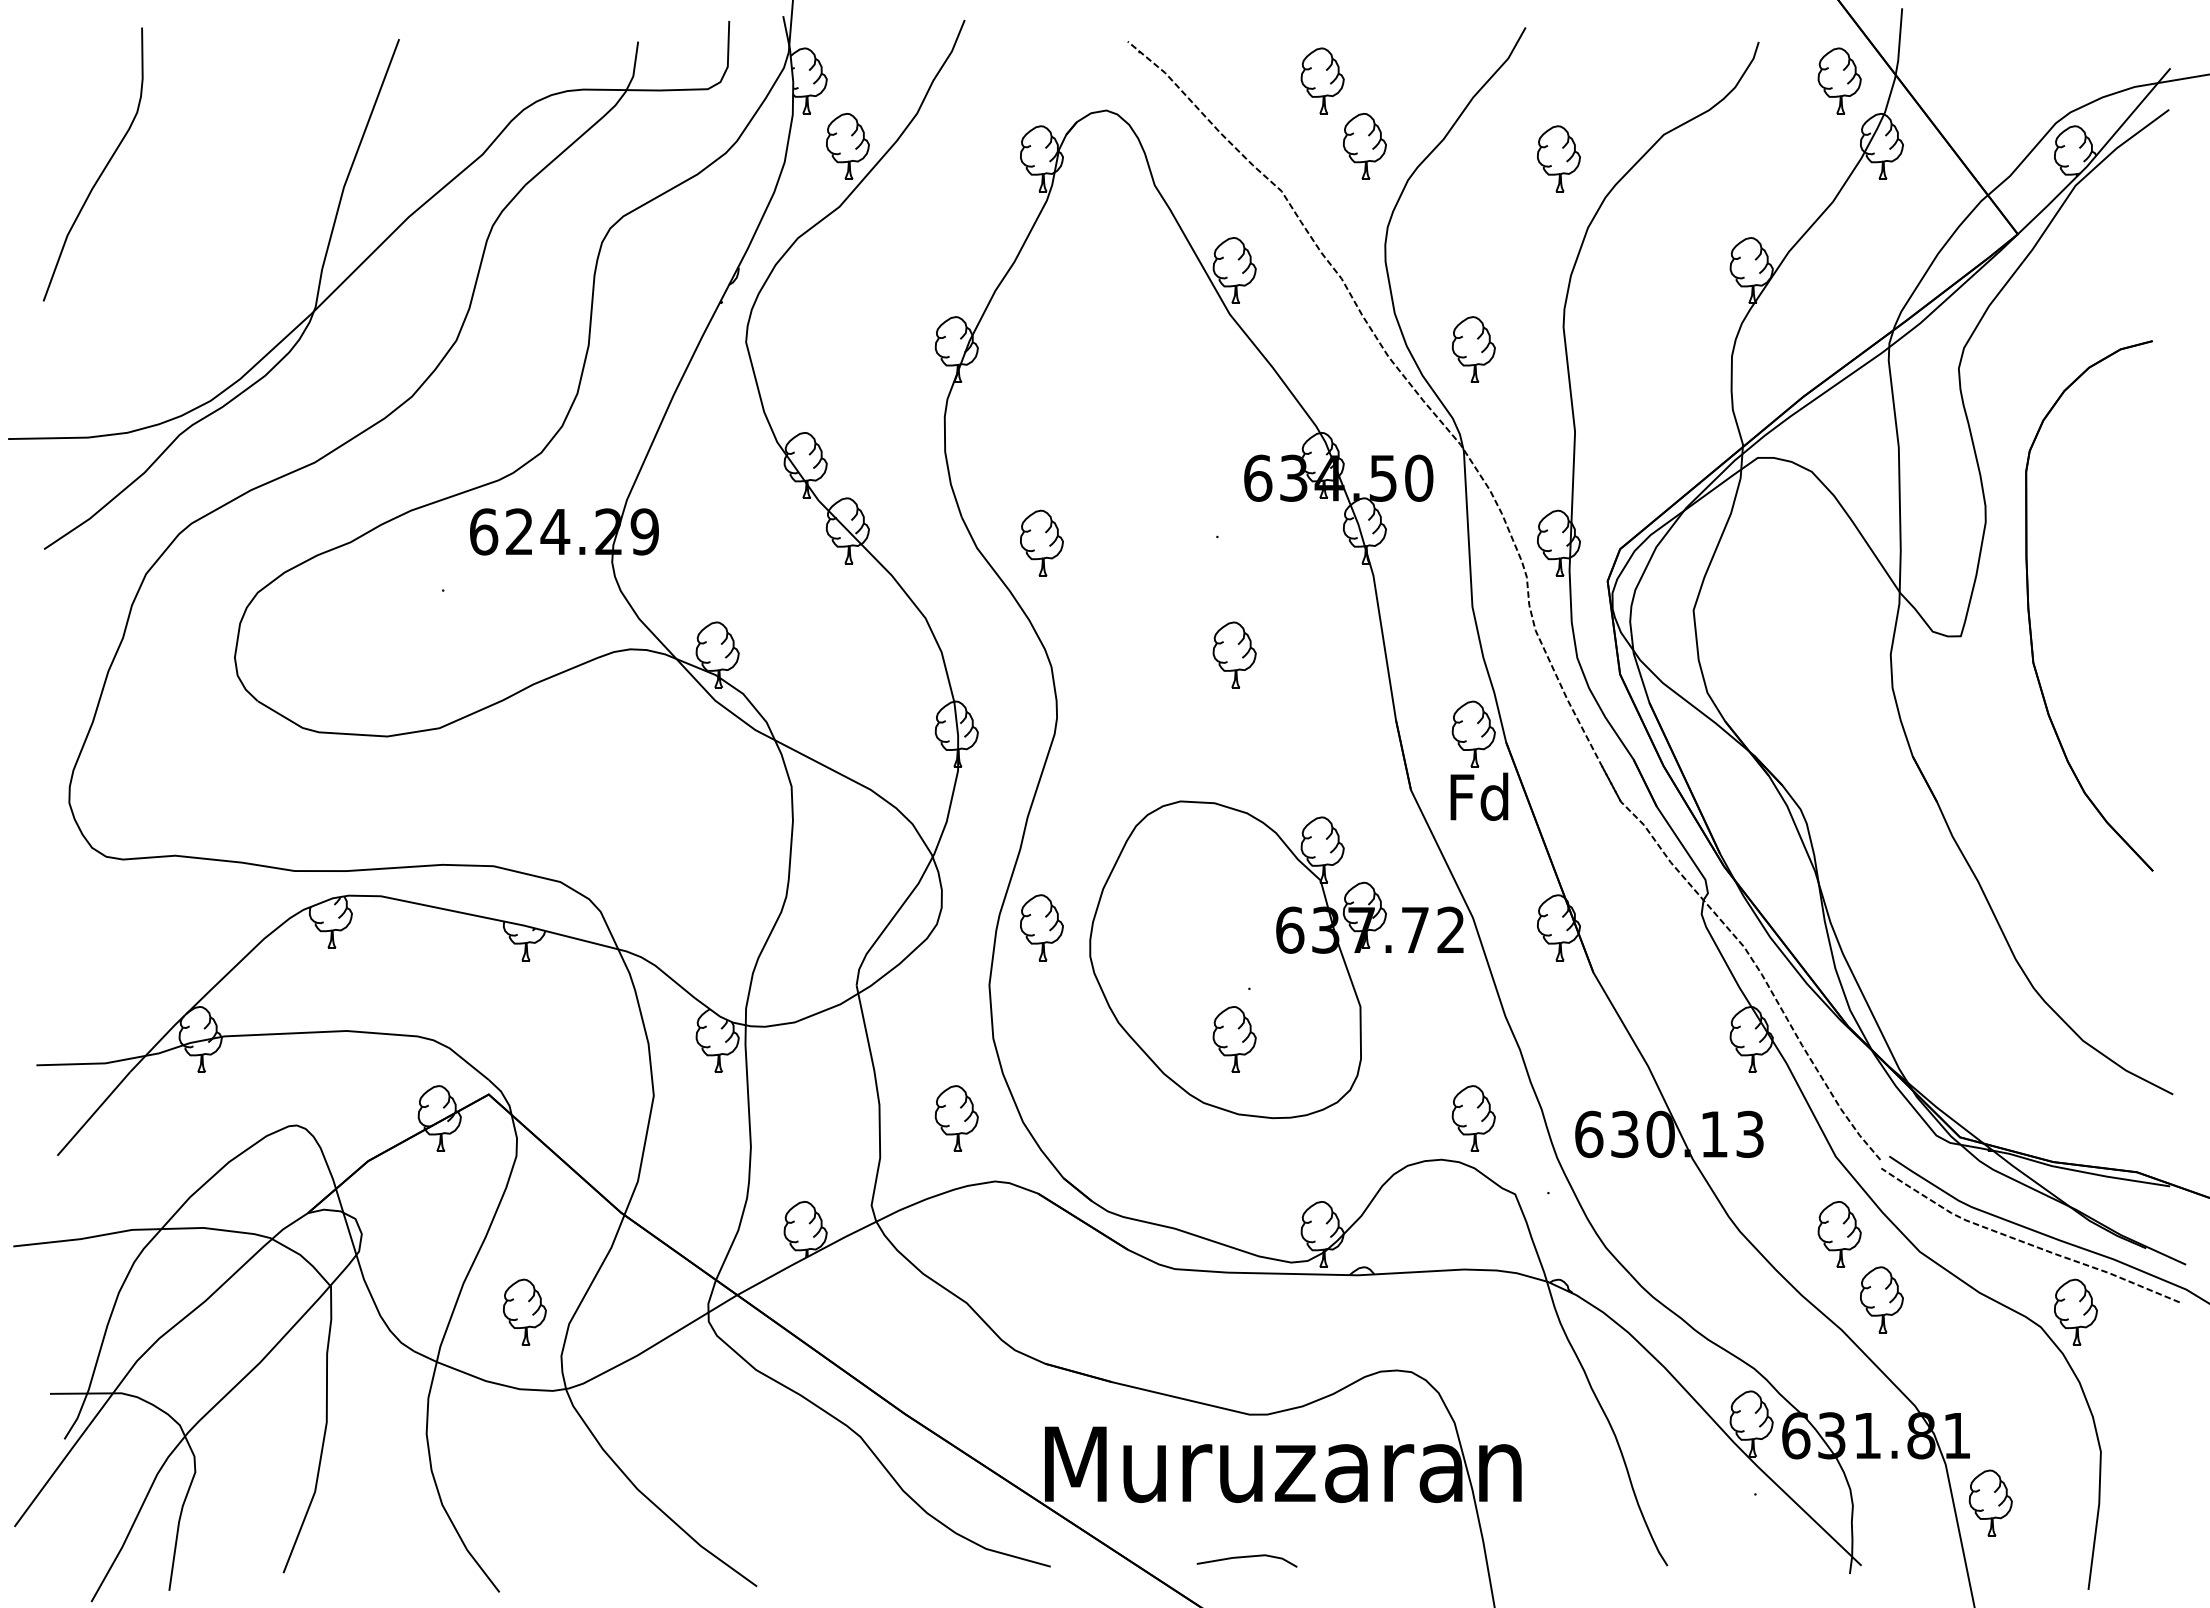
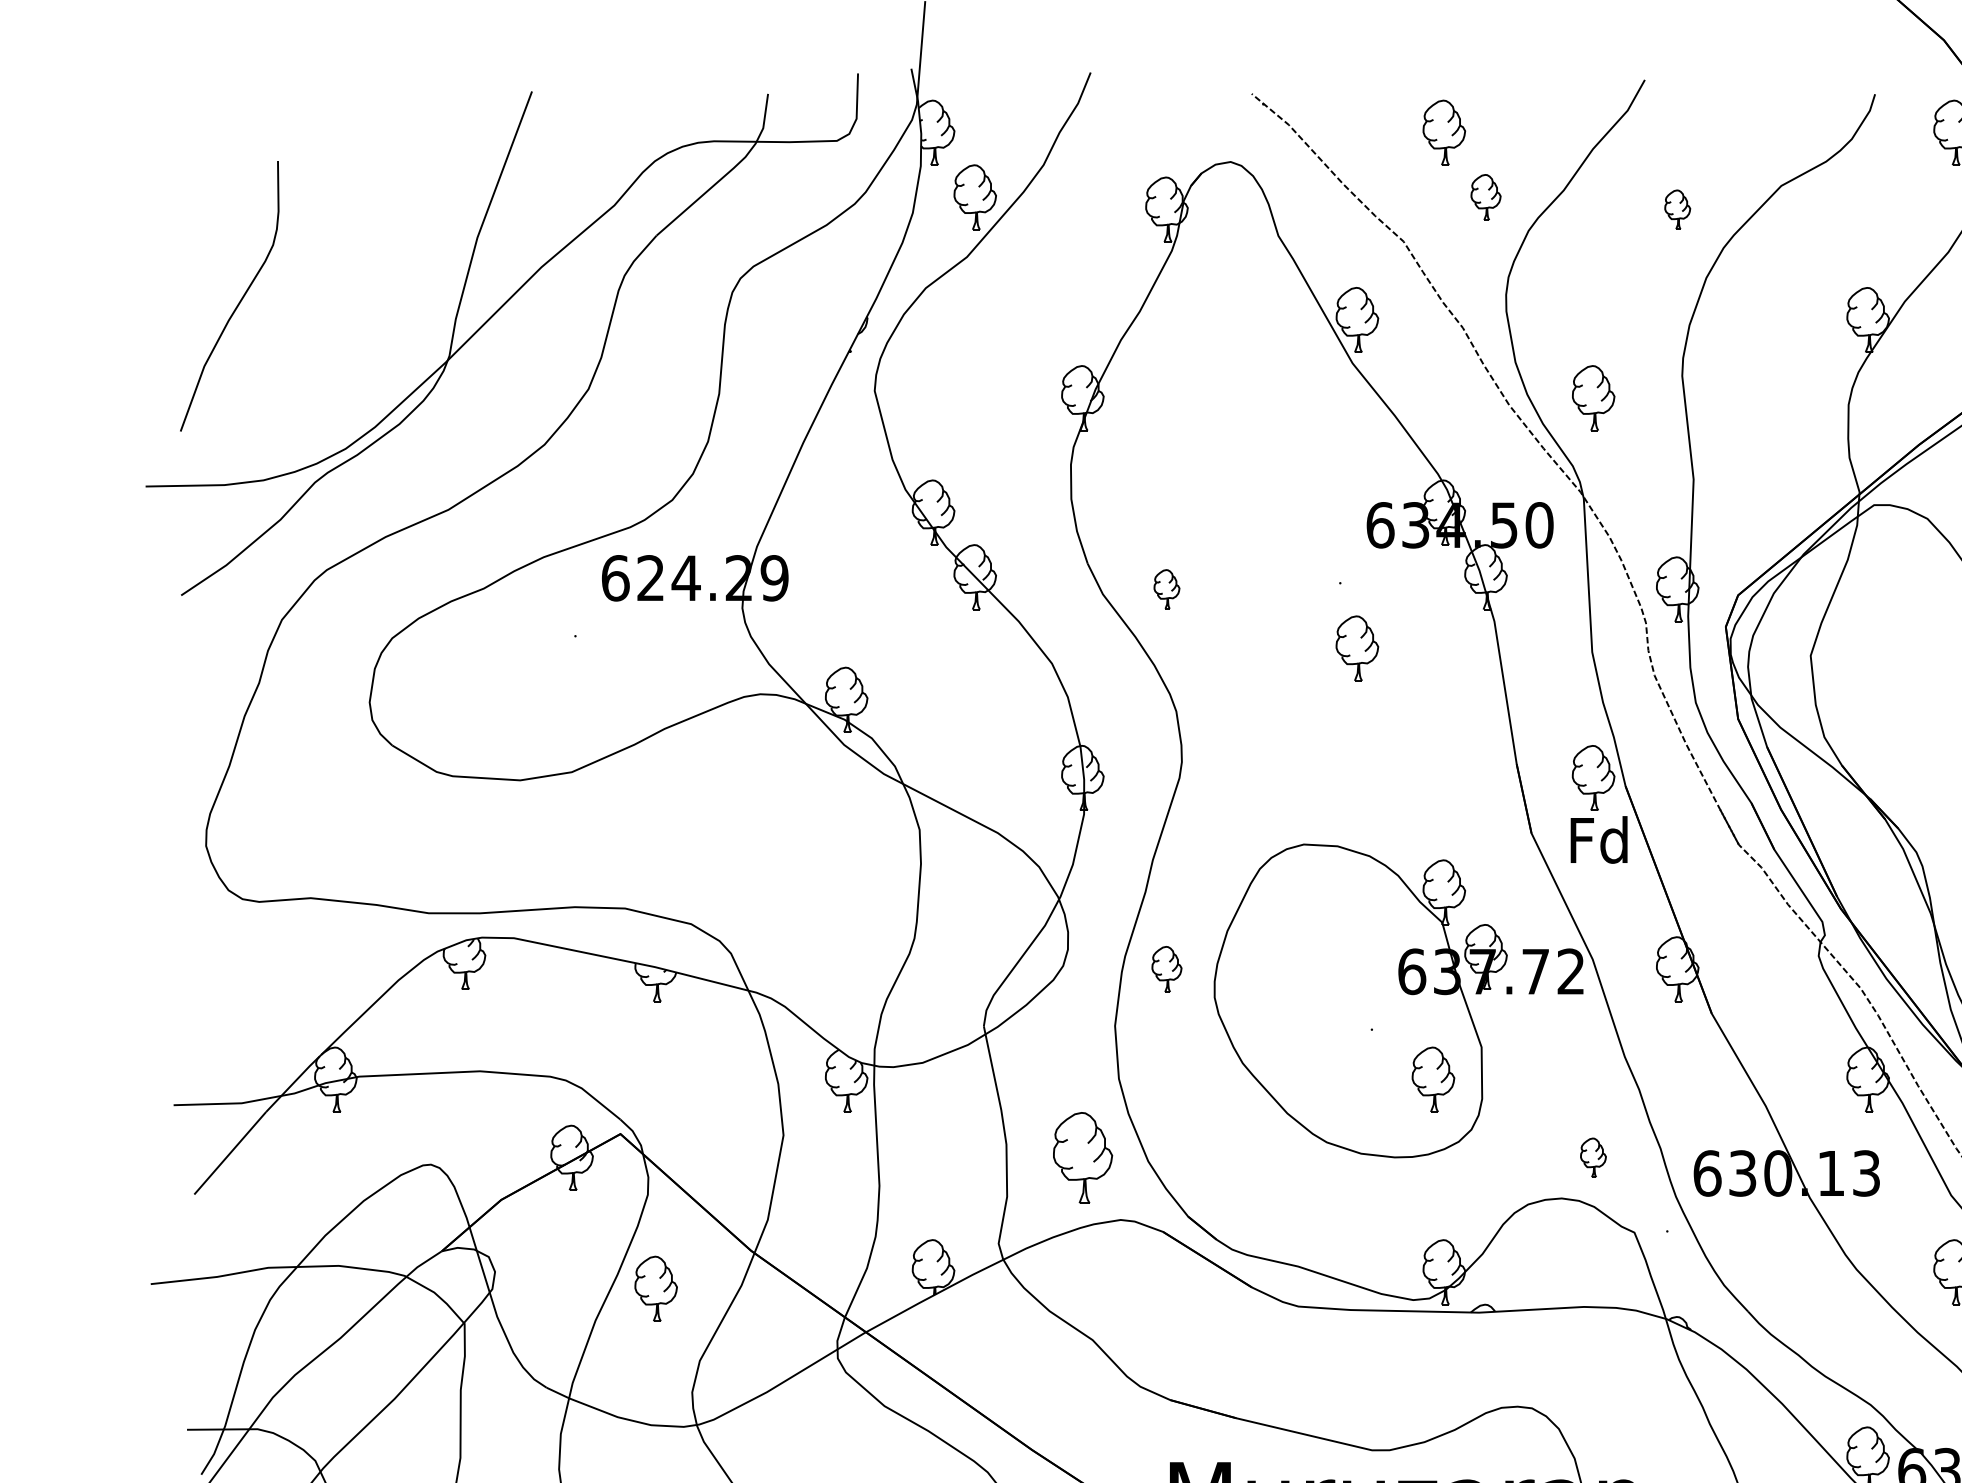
part: (1364, 146) -> (1485, 197), size x0.7
part: (1558, 158) -> (1677, 209), size x0.6
curve: (102, 170) -> (238, 302), moved
part: (1041, 542) -> (1166, 588), size x0.6
part: (1234, 654) -> (1357, 647), moved
part: (1041, 927) -> (1166, 969), size x0.7
part: (1234, 1039) -> (1433, 1079), moved
part: (956, 1118) -> (1082, 1157), size x1.4
part: (1473, 1118) -> (1593, 1157), size x0.6
part: (524, 1311) -> (655, 1288), moved

